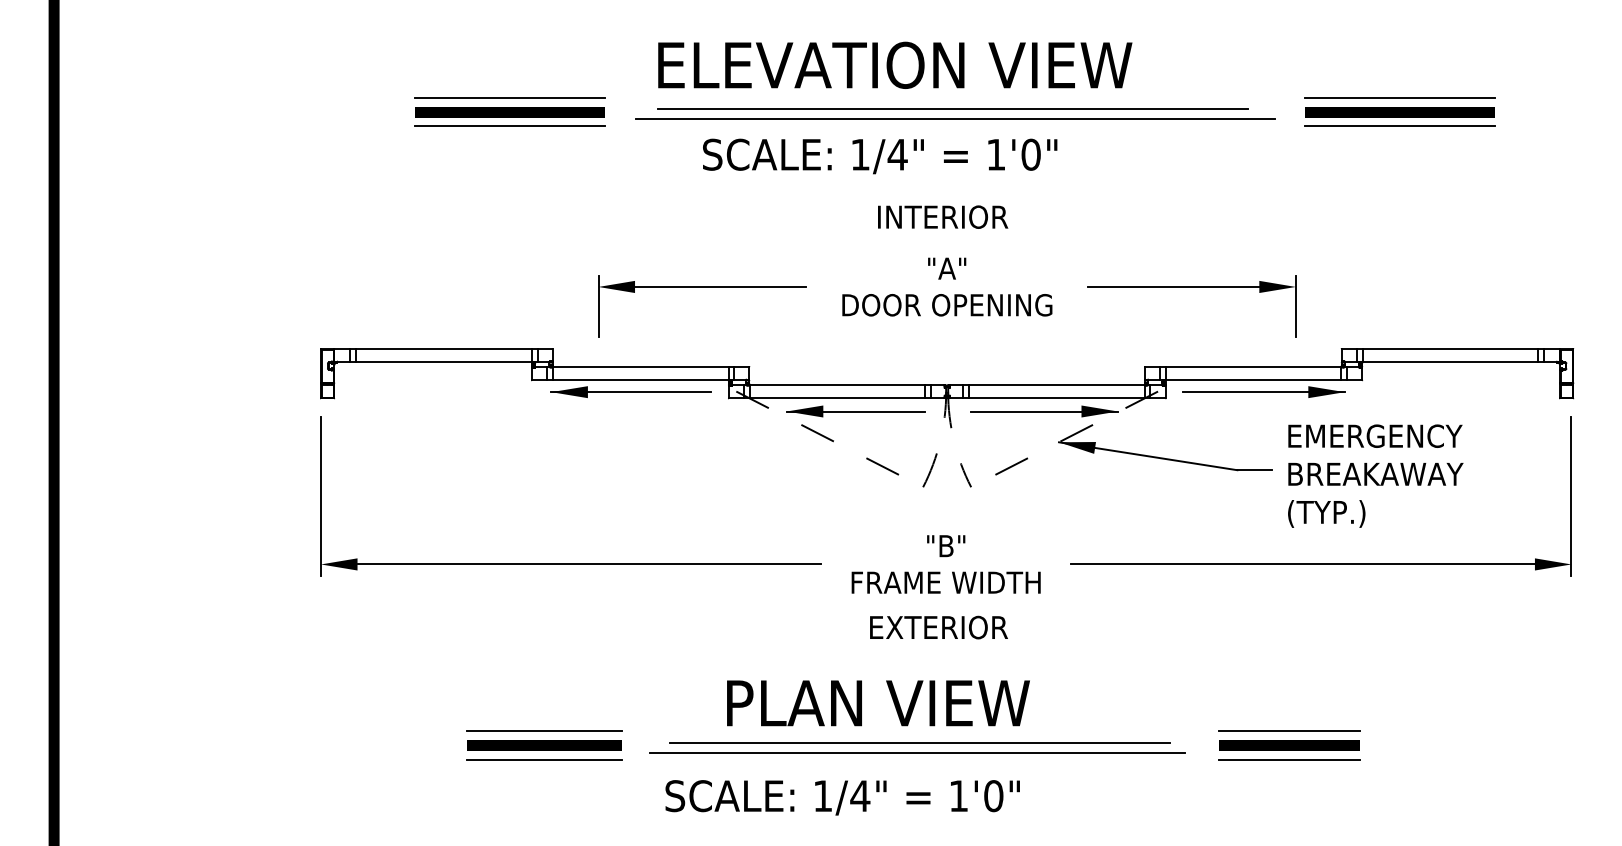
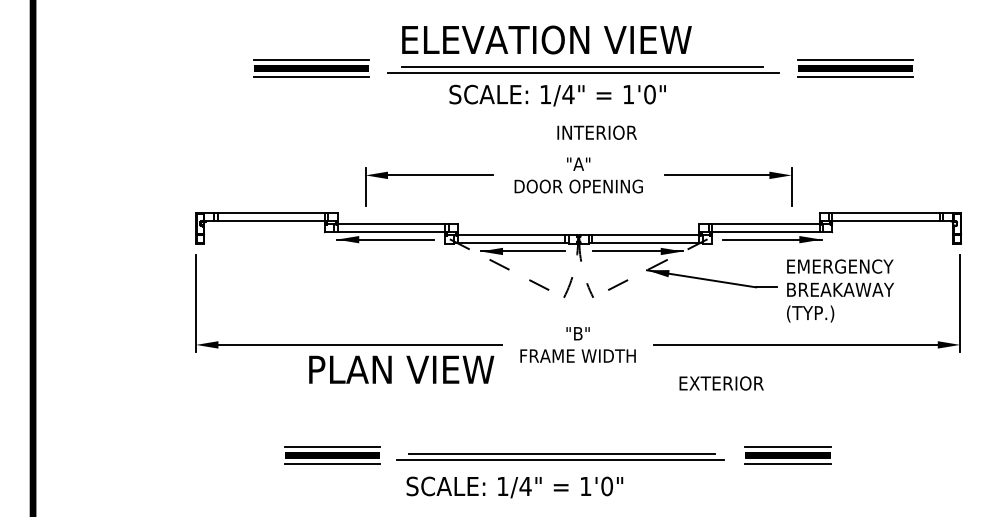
text: (879, 156) -> (557, 95), moved
text: (941, 216) -> (596, 132), moved
text: (938, 627) -> (721, 383), moved
text: (878, 702) -> (401, 369), moved

